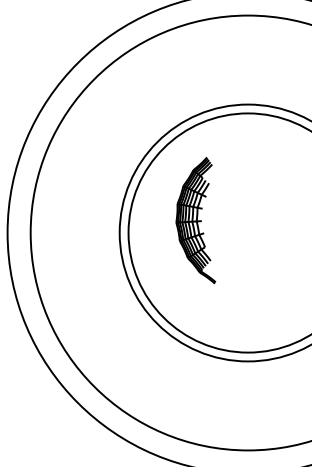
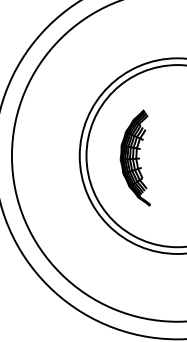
part: (195, 220) -> (135, 158), moved

